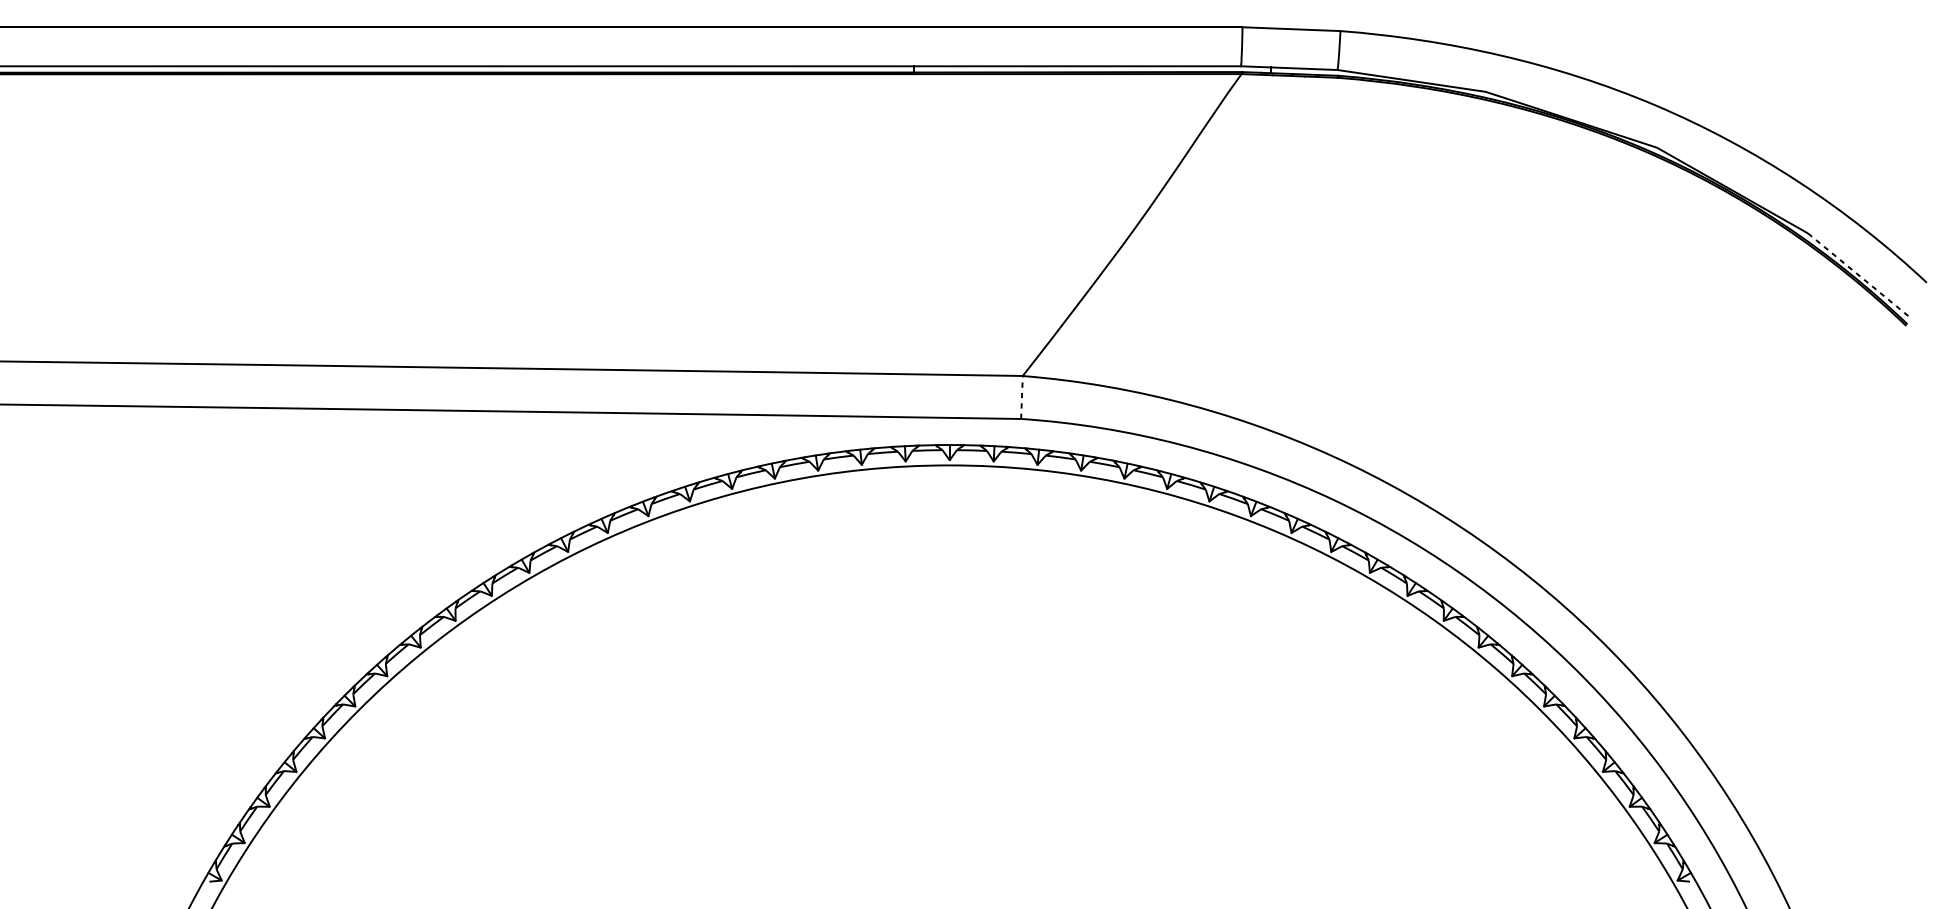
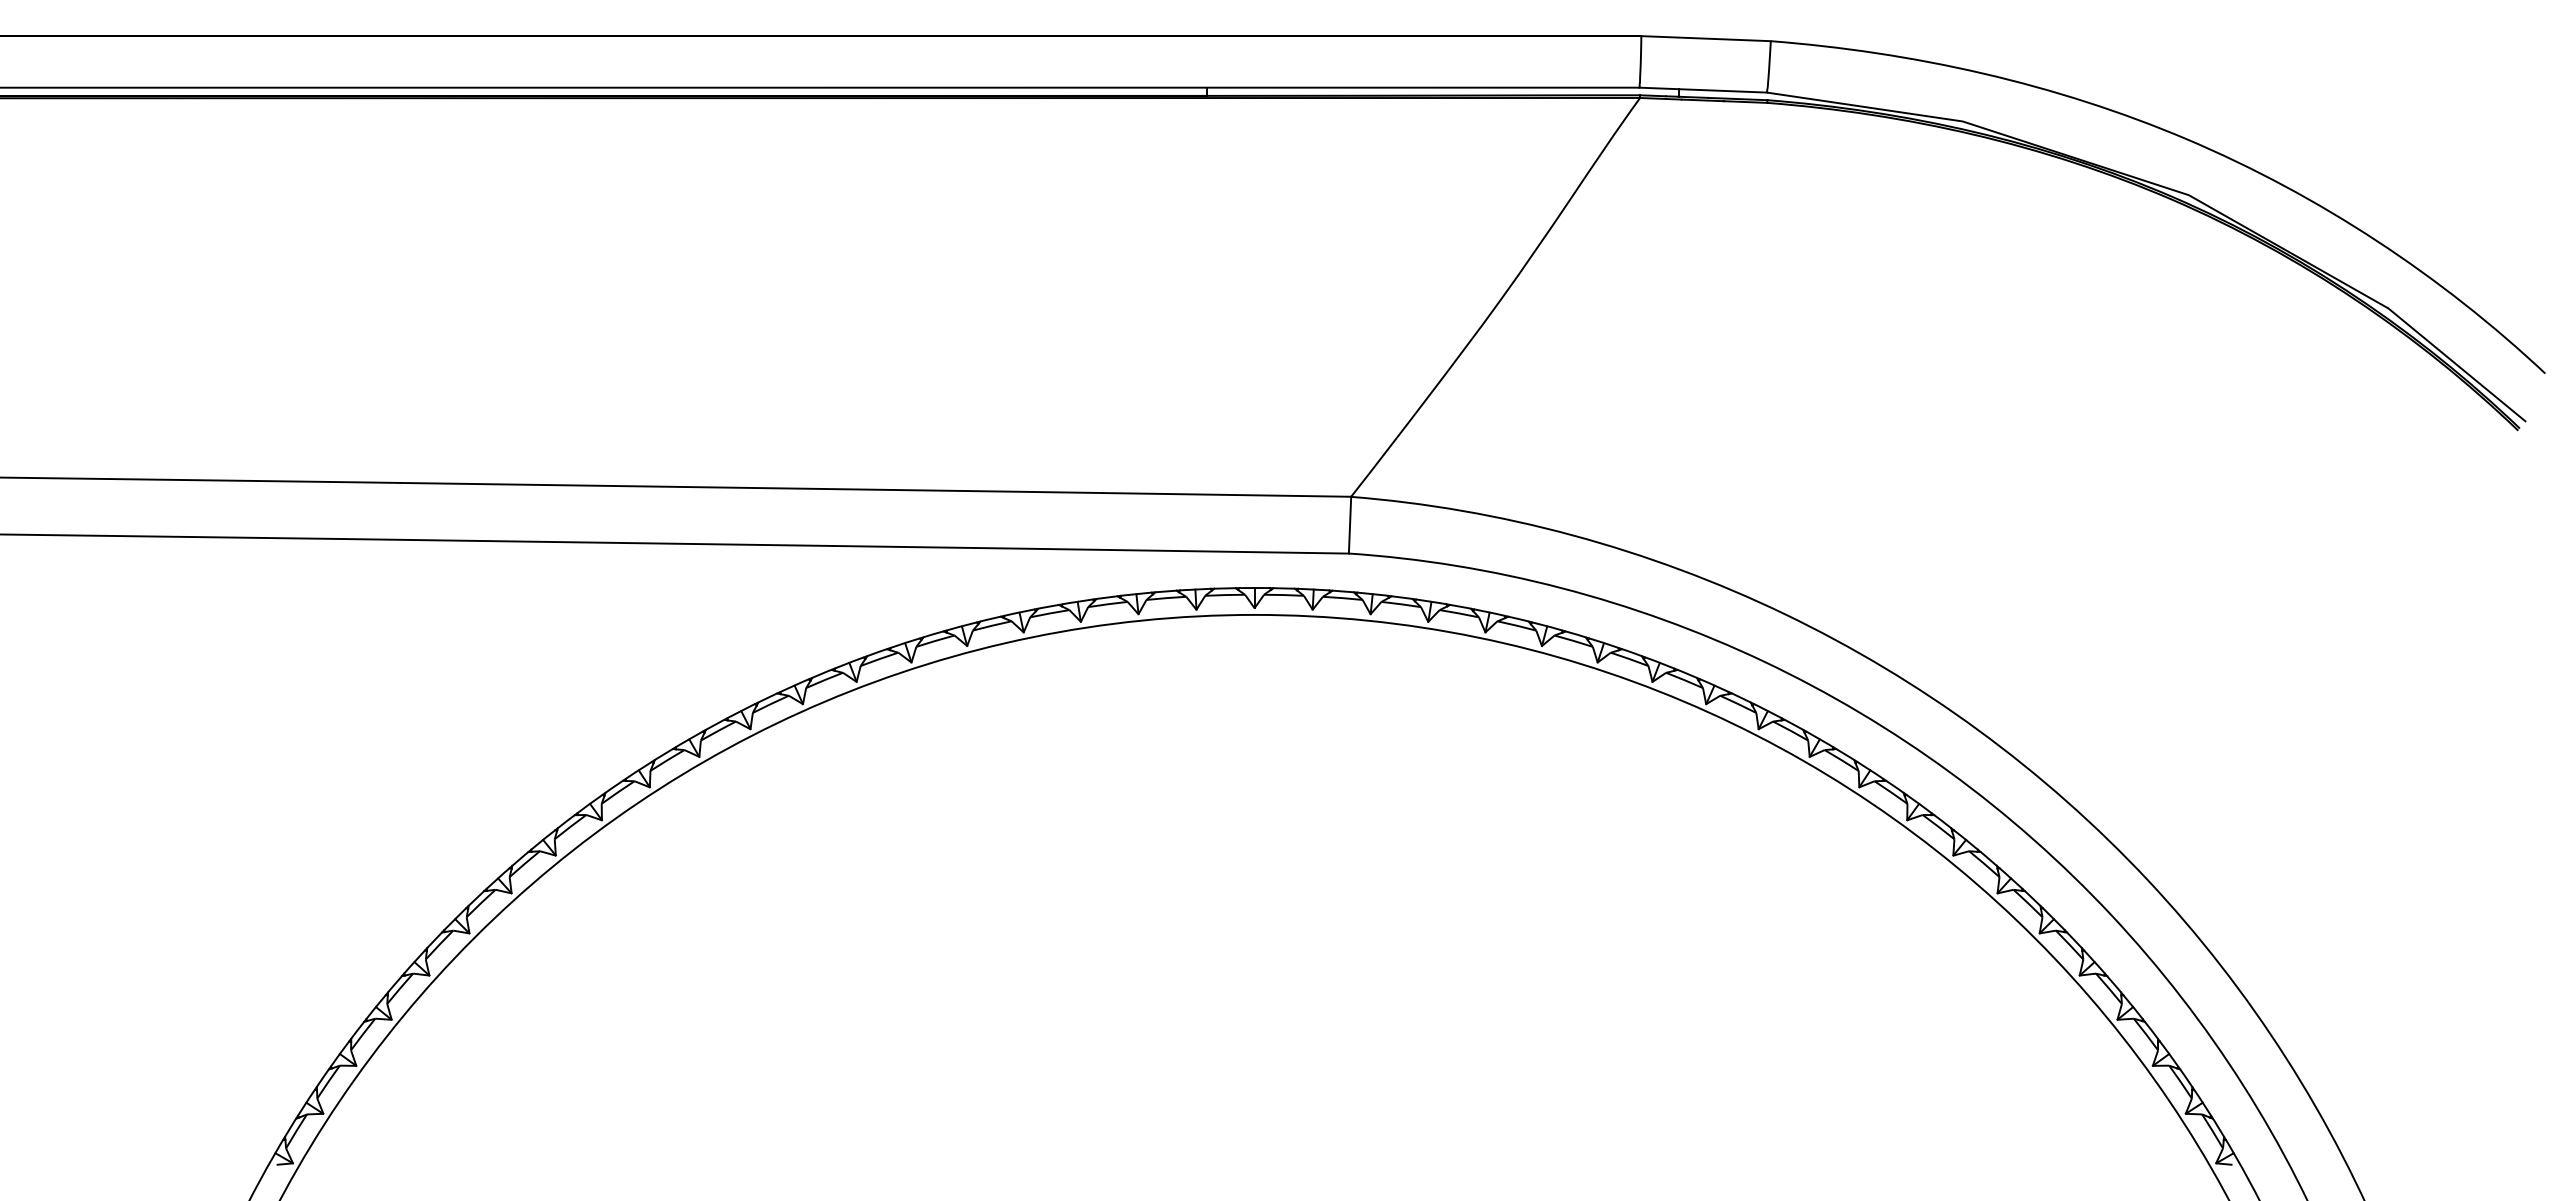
line: (1859, 275) -> (2456, 364), dashed -> solid
line: (1022, 396) -> (1350, 524), dashed -> solid

